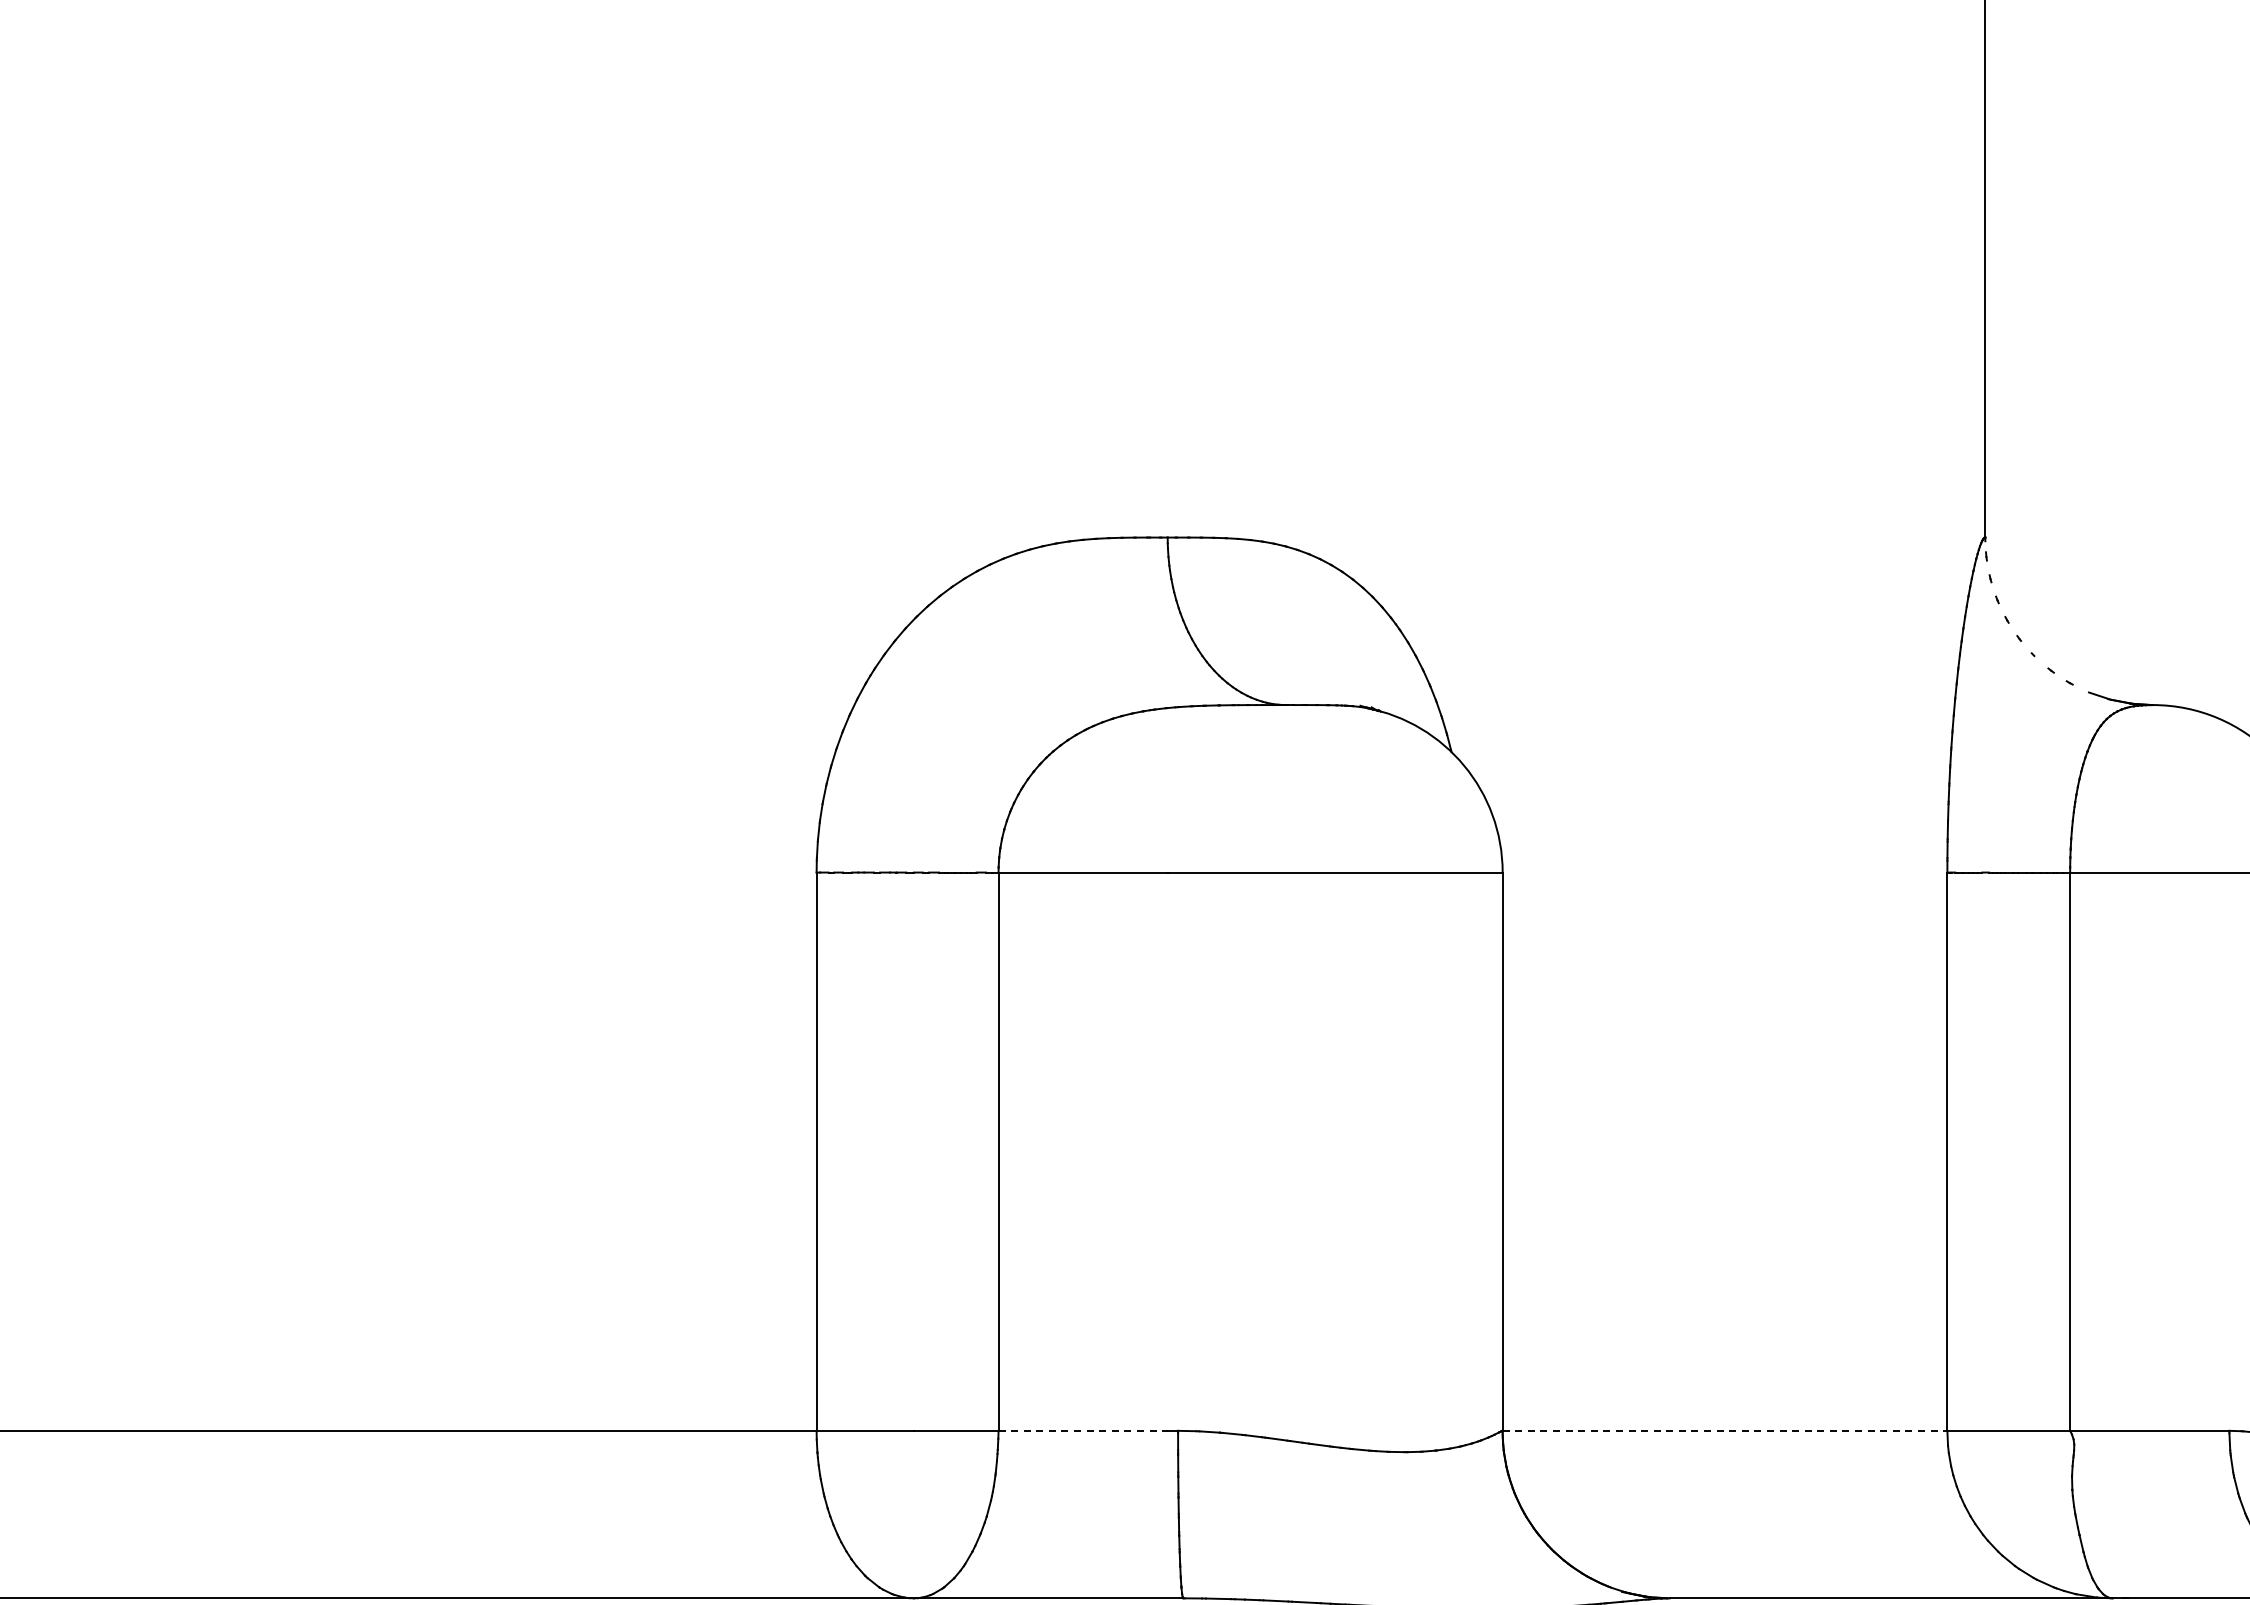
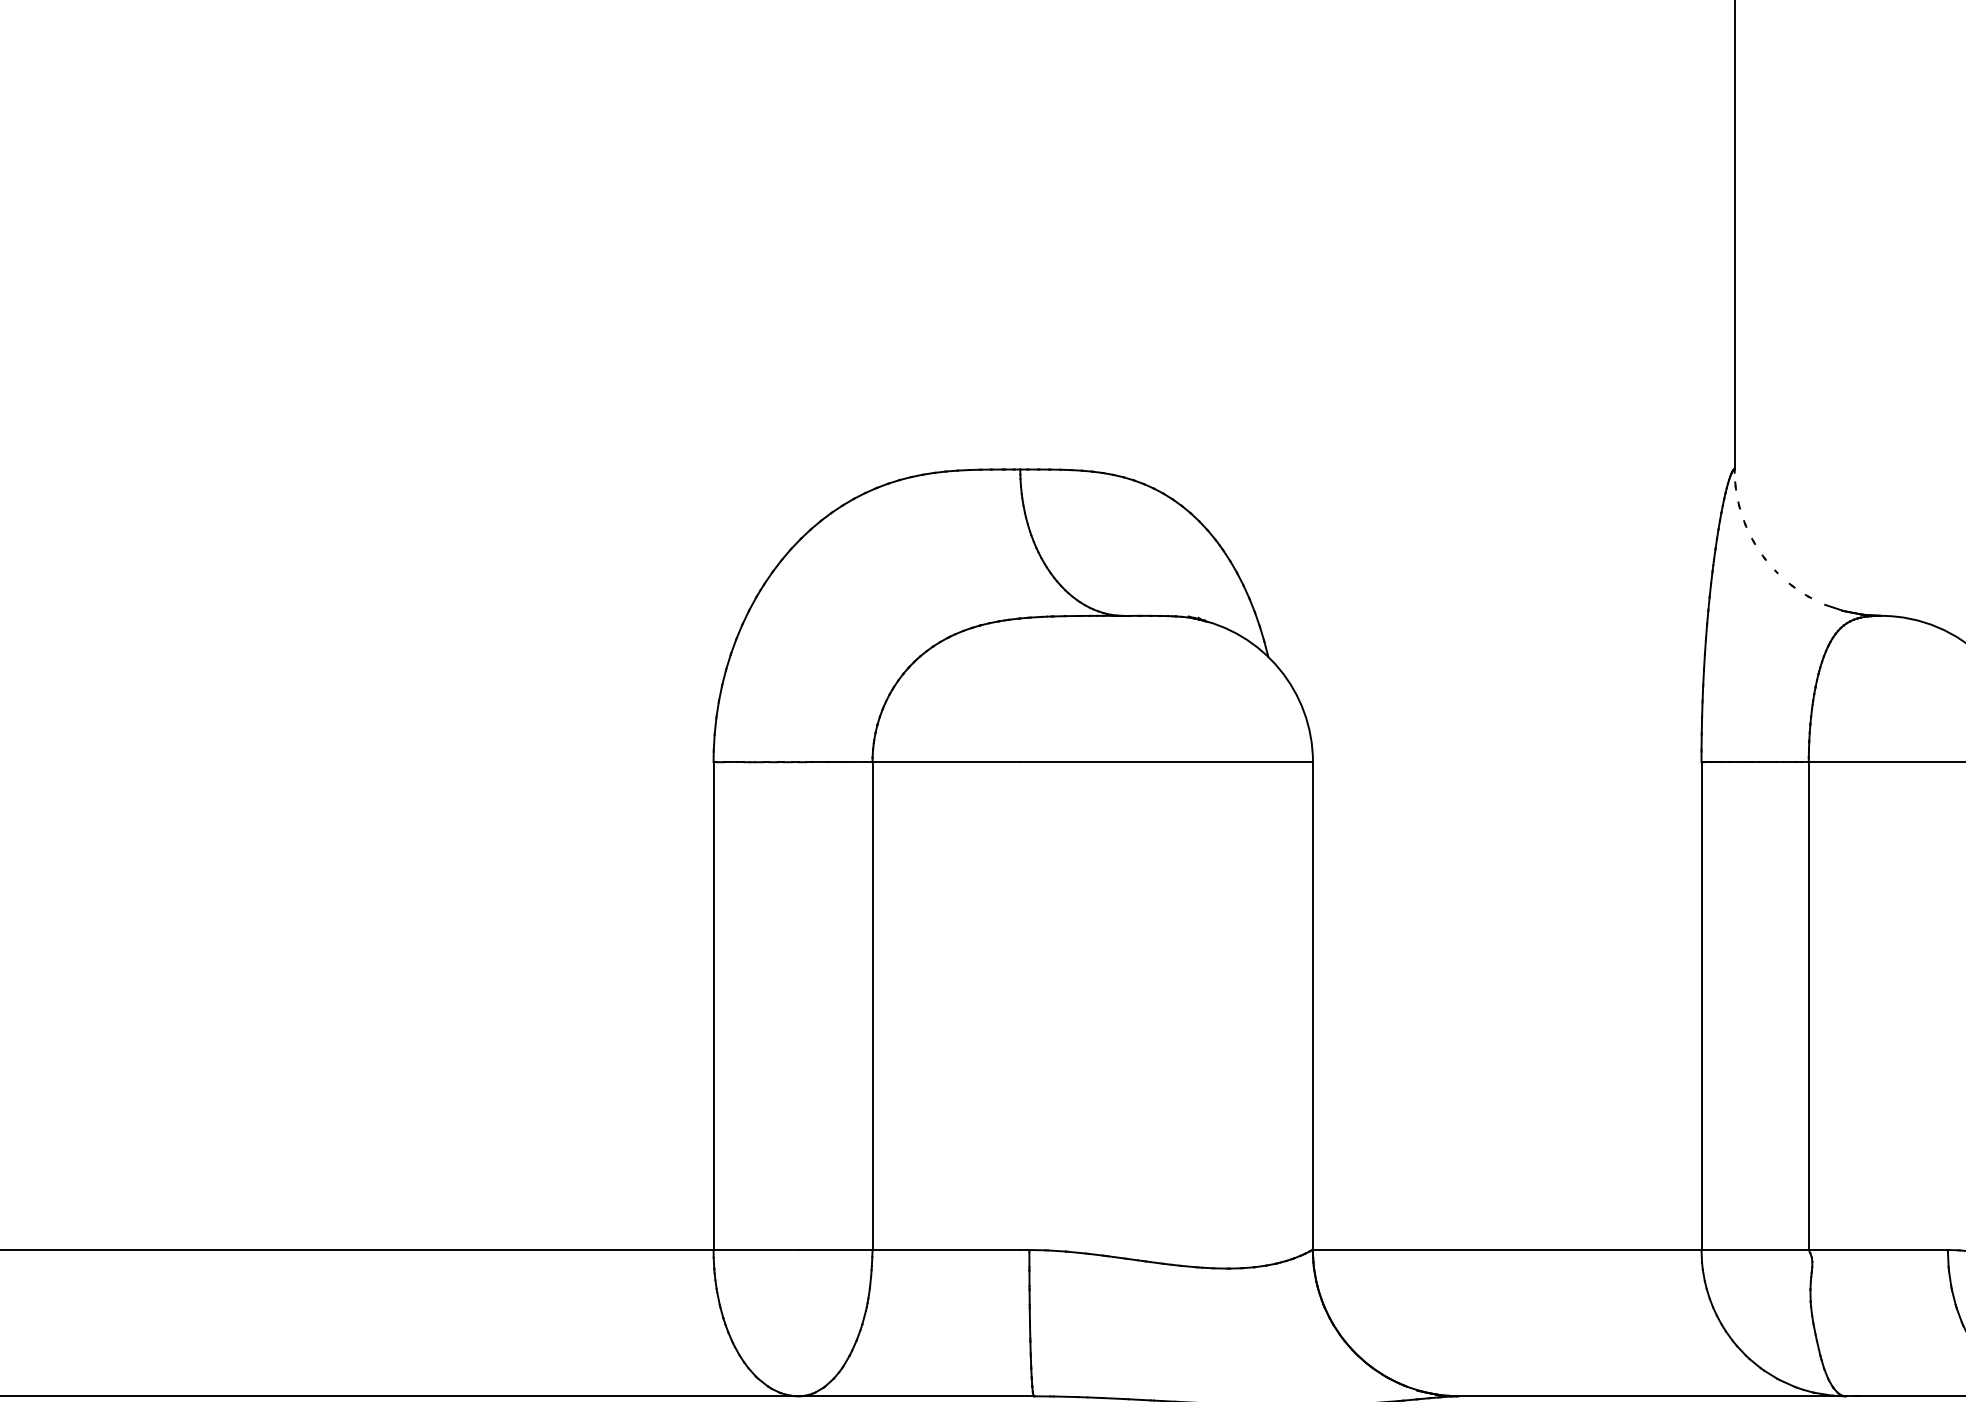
line: (1083, 1430) -> (946, 1249), dashed -> solid
line: (1725, 1430) -> (1507, 1249), dashed -> solid

